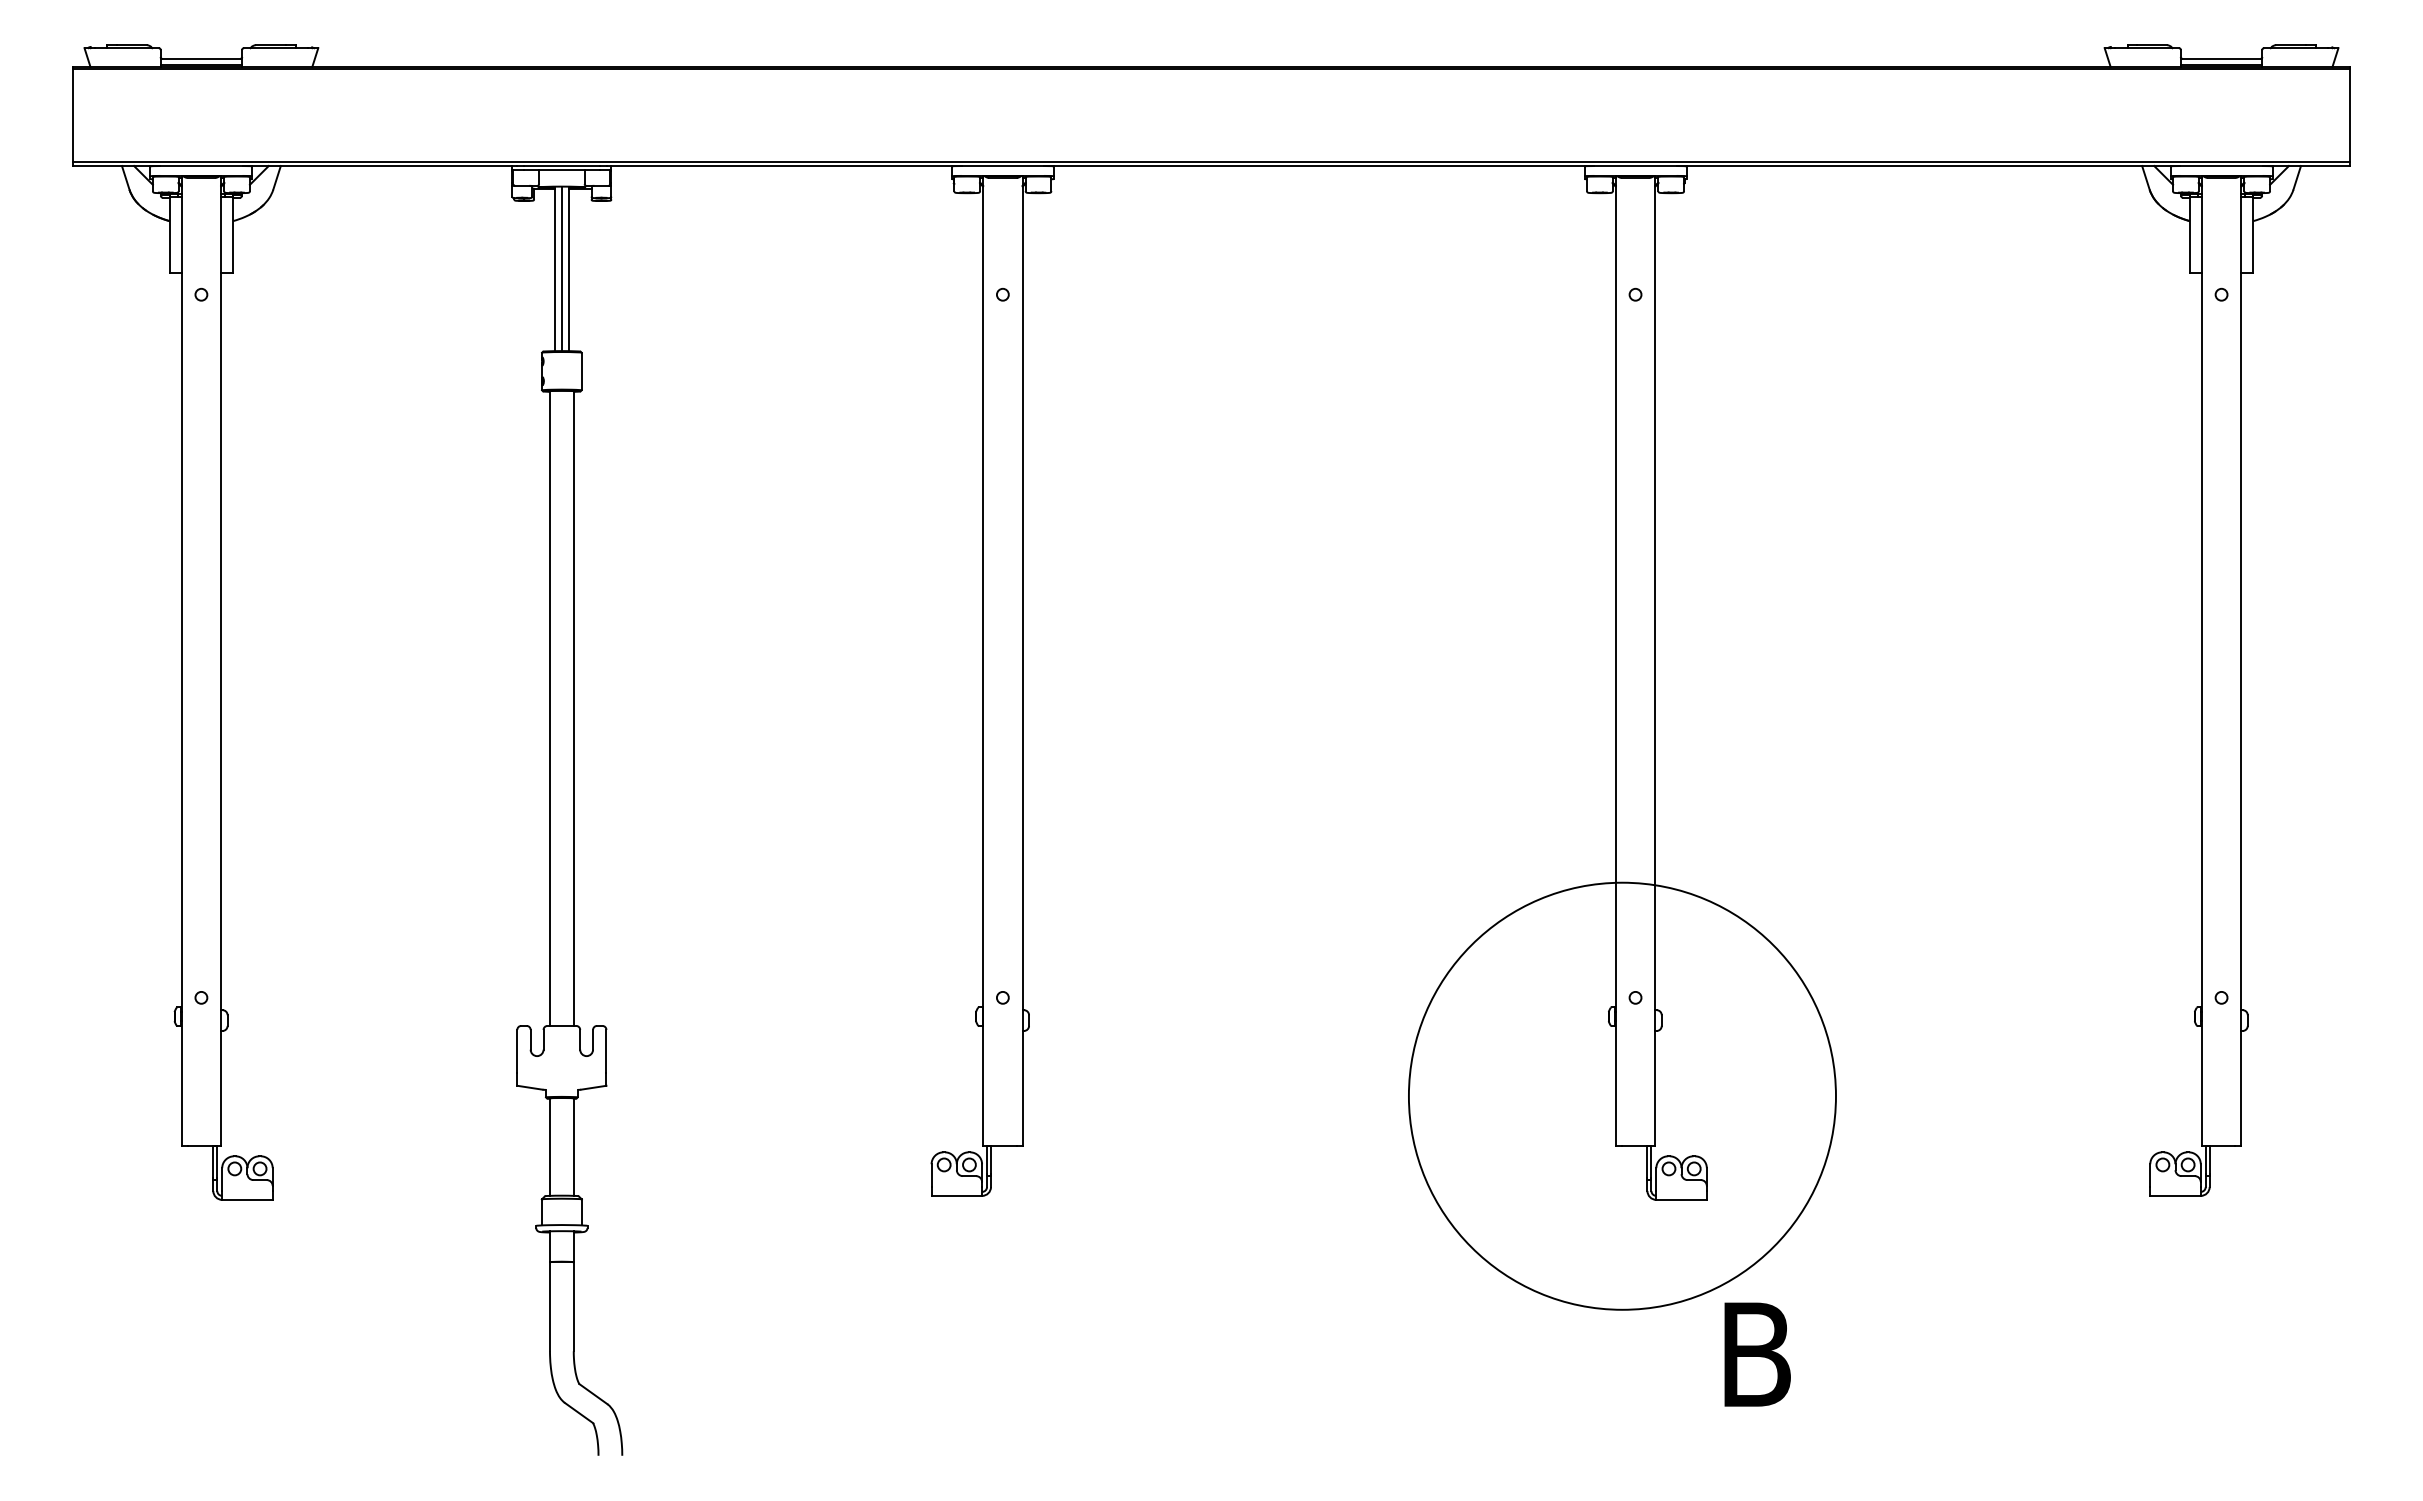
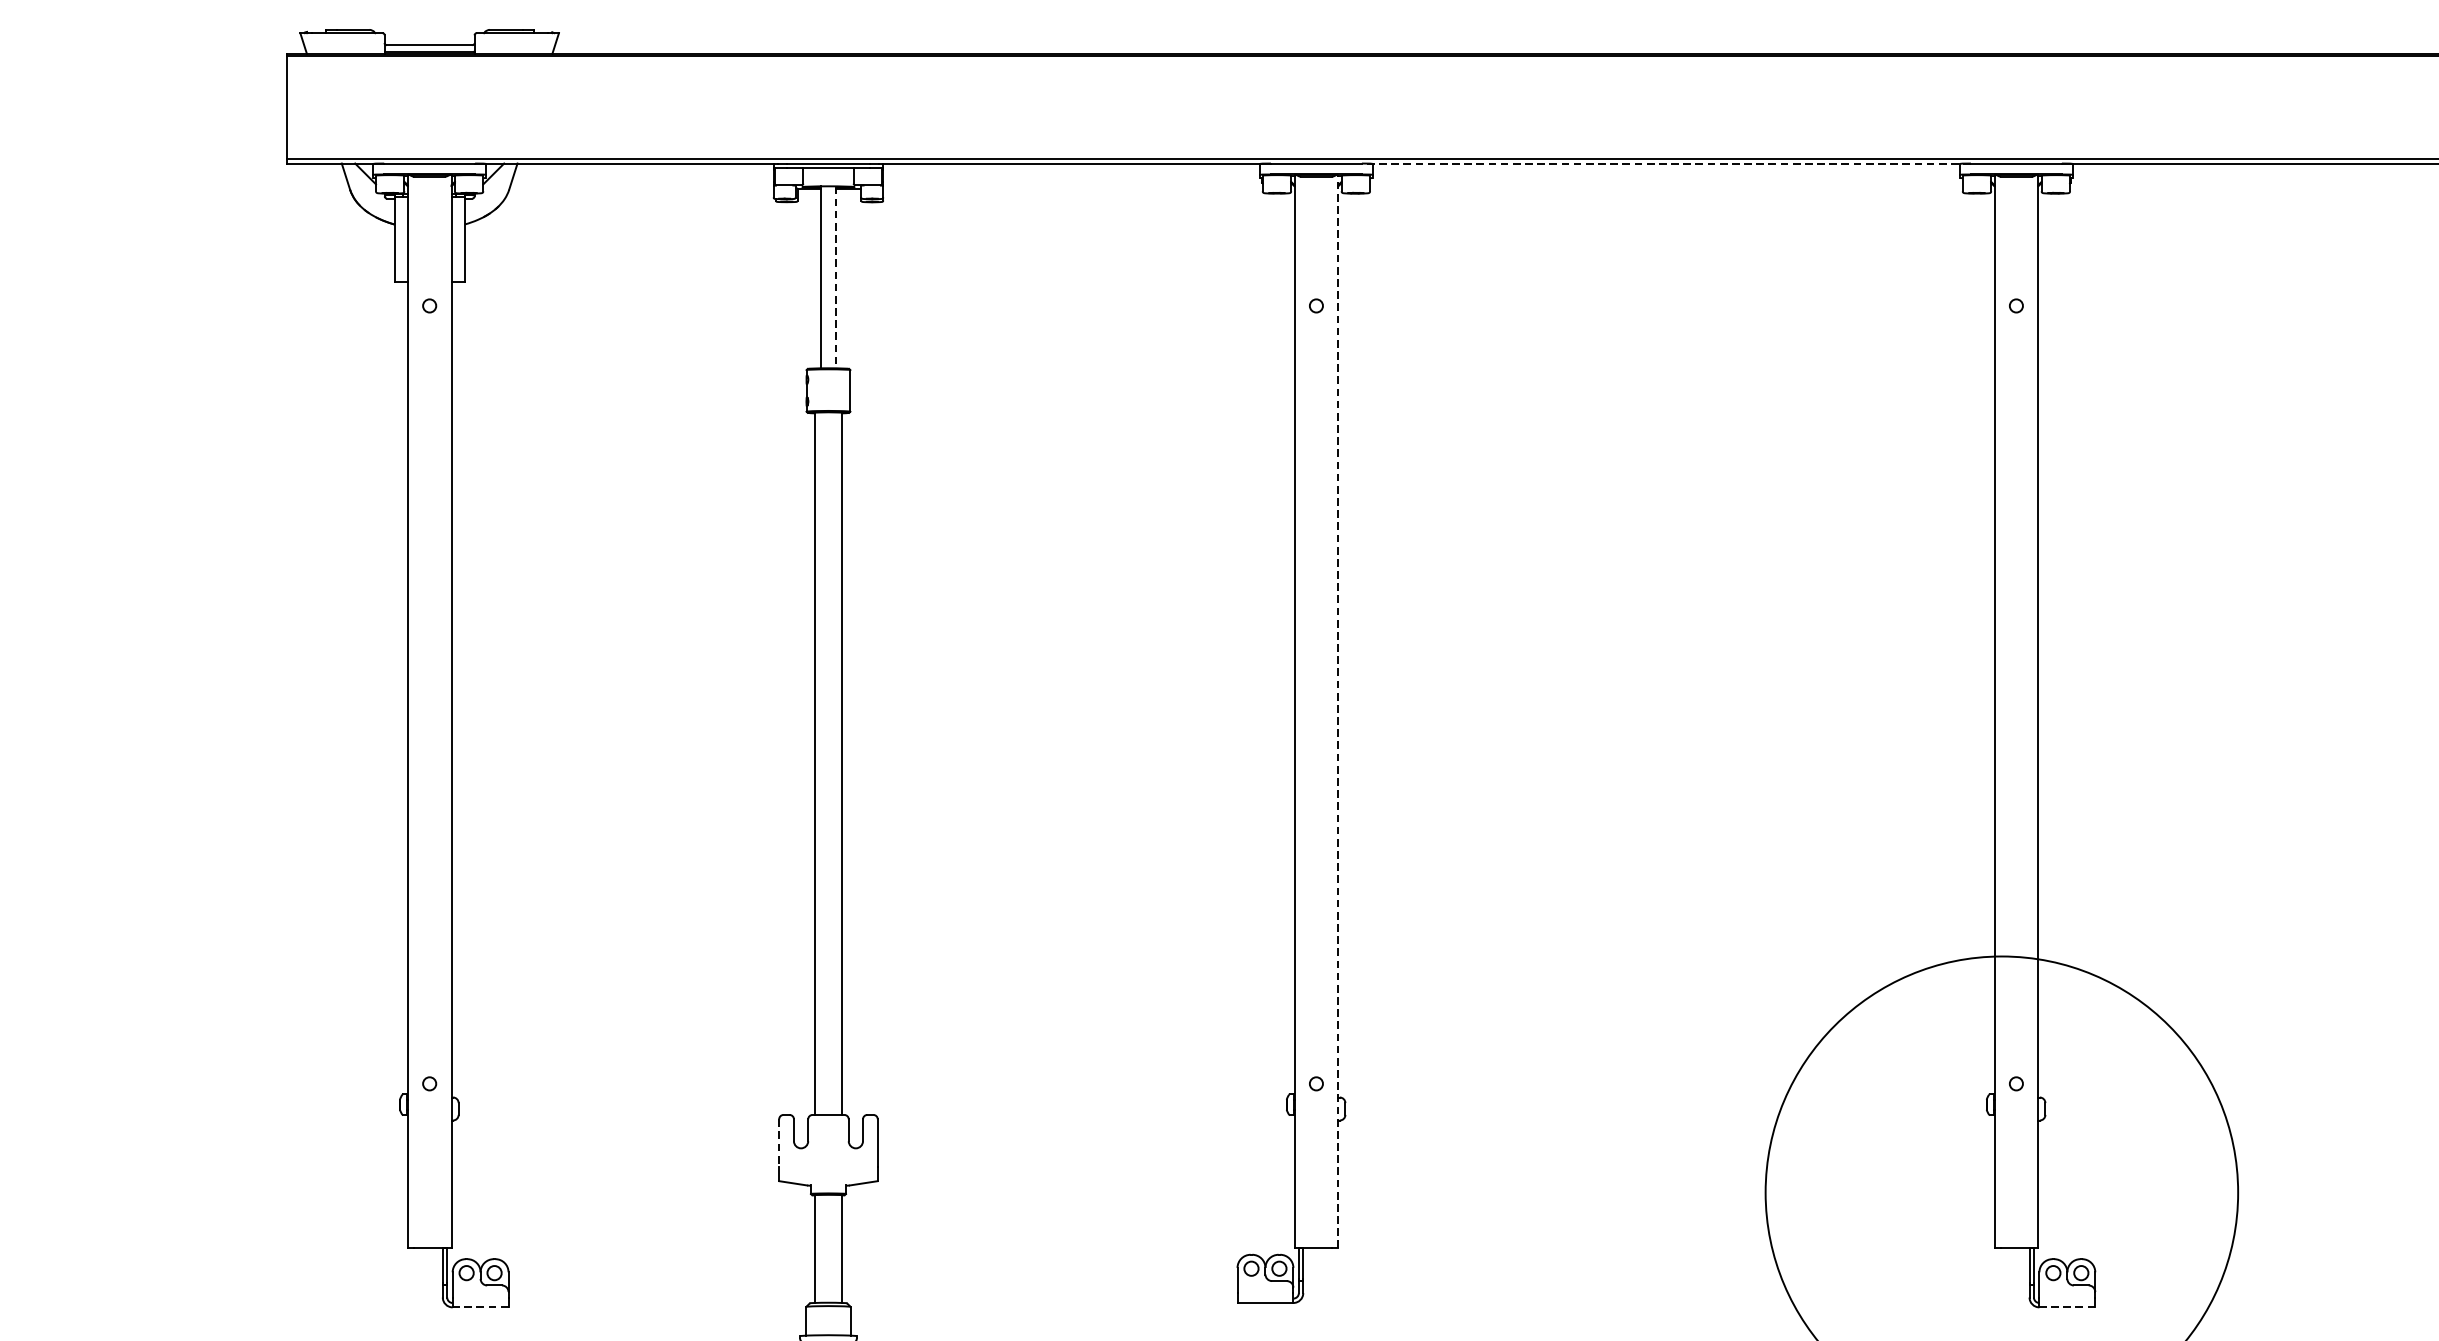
line: (1318, 166) -> (1665, 164), solid -> dashed
line: (561, 268) -> (828, 276), removed
line: (568, 269) -> (835, 278), solid -> dashed
line: (1022, 660) -> (1338, 710), solid -> dashed
line: (517, 1051) -> (779, 1143), solid -> dashed
line: (246, 1199) -> (479, 1306), solid -> dashed
line: (1681, 1199) -> (2067, 1306), solid -> dashed

